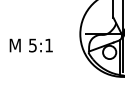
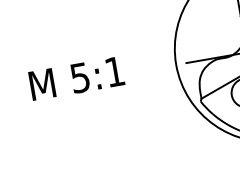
text: (30, 45) -> (75, 78), moved

